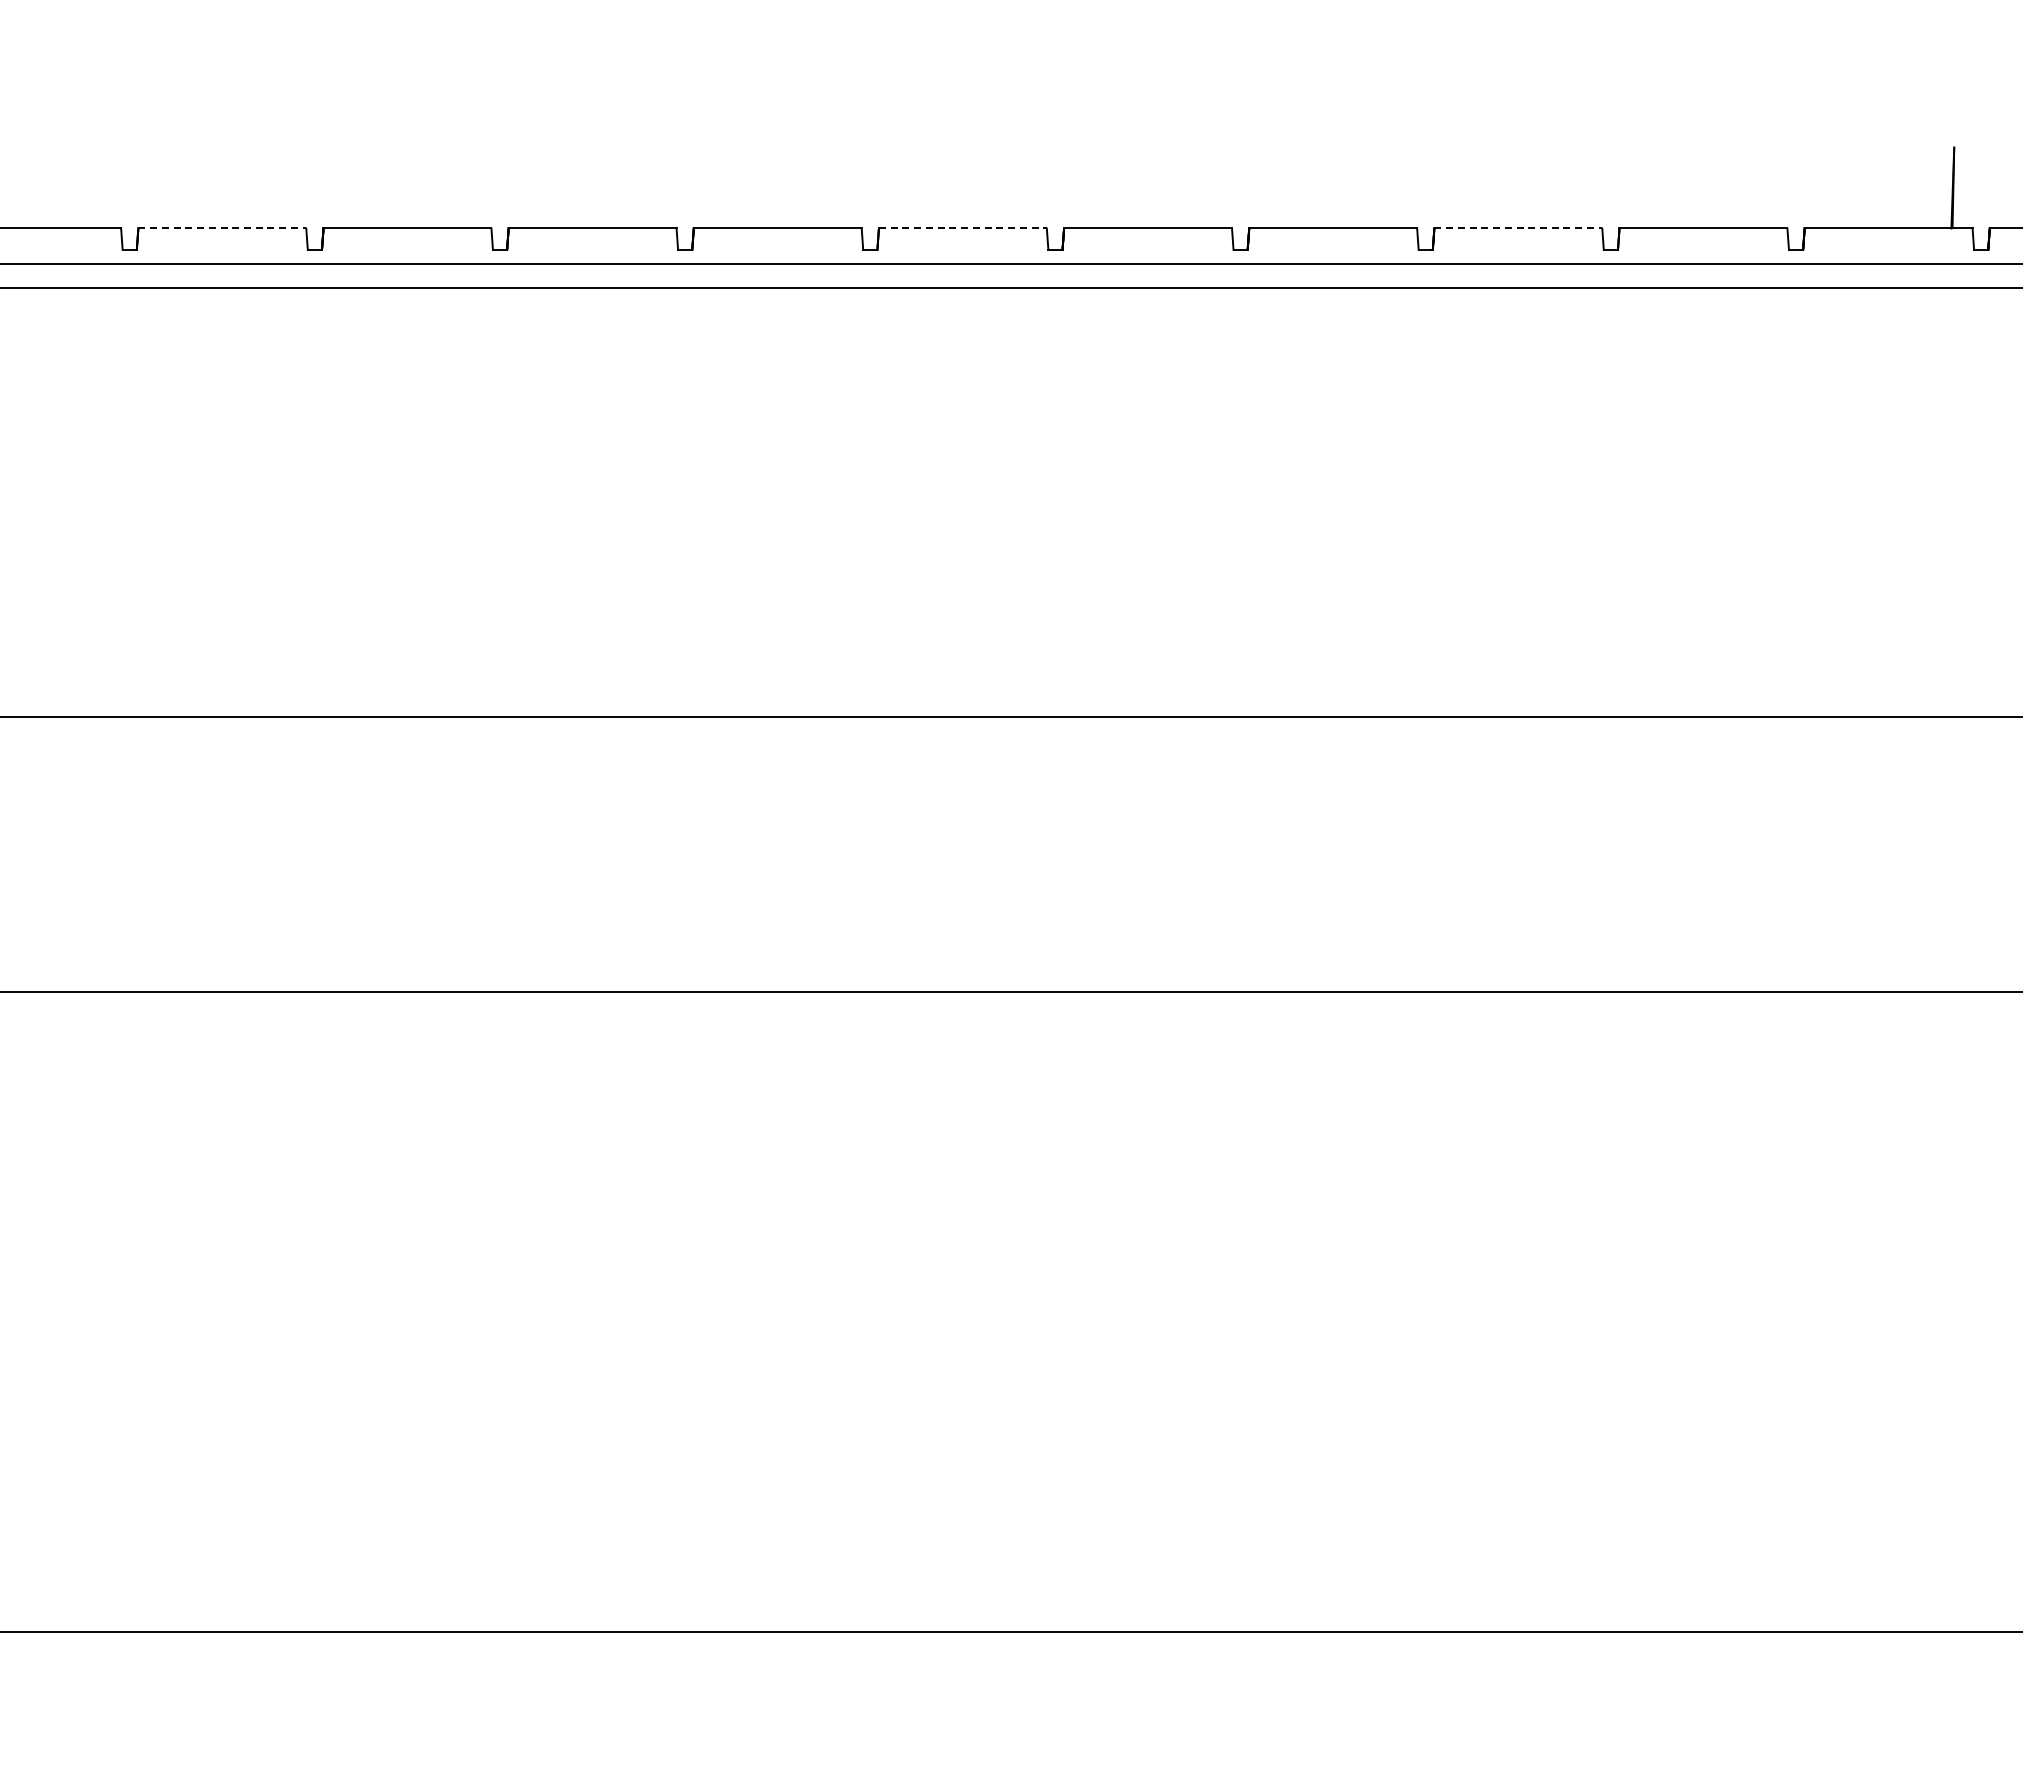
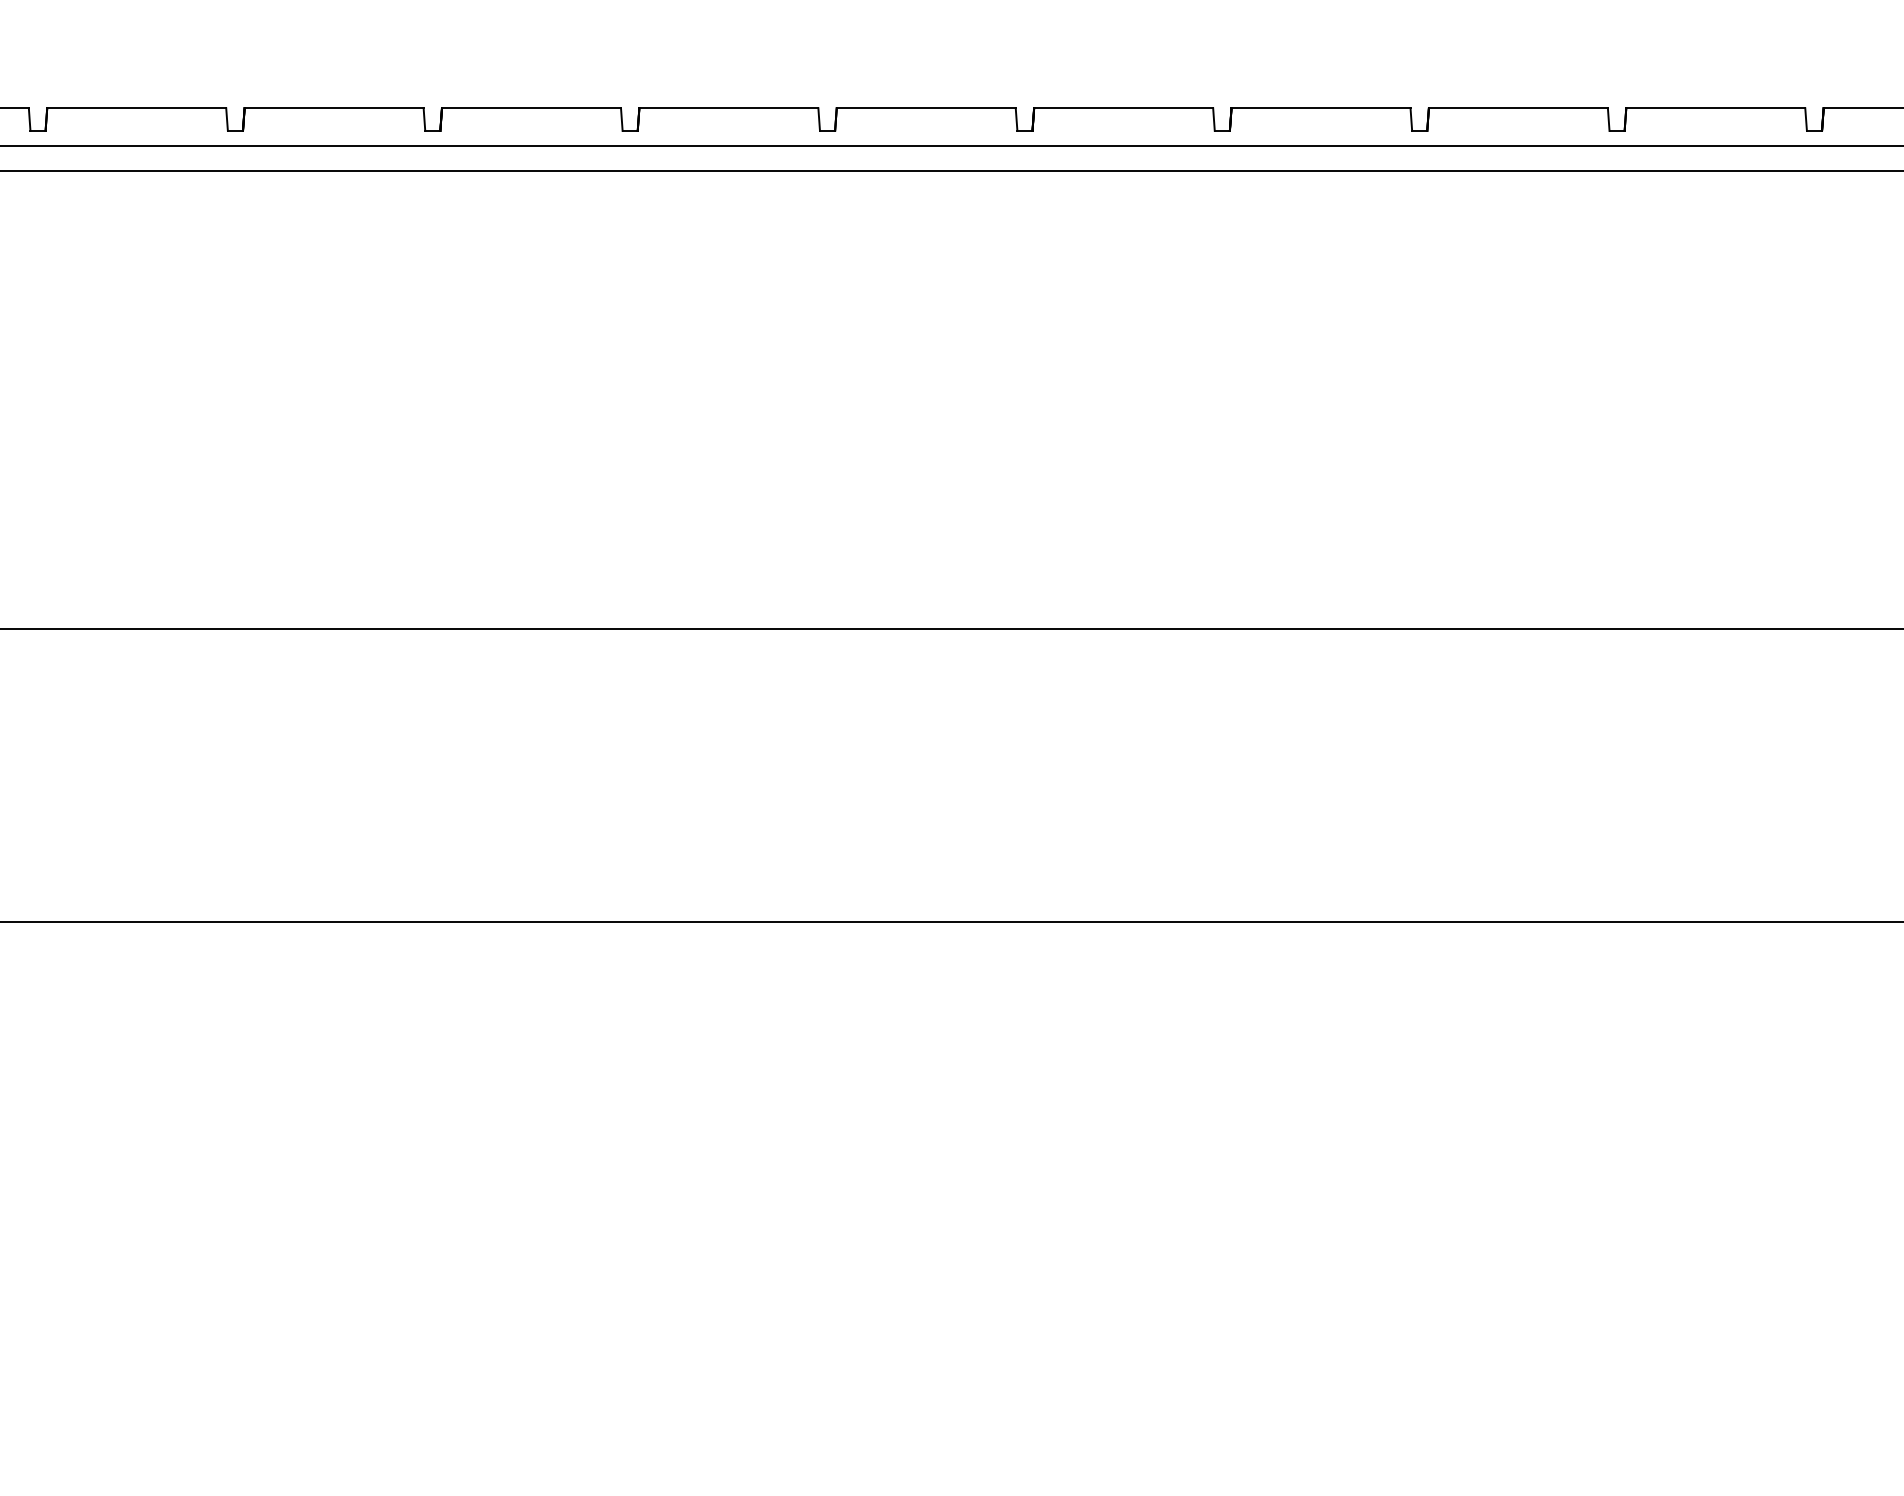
line: (222, 228) -> (136, 108), dashed -> solid
line: (962, 228) -> (925, 108), dashed -> solid
line: (1518, 228) -> (1518, 108), dashed -> solid

